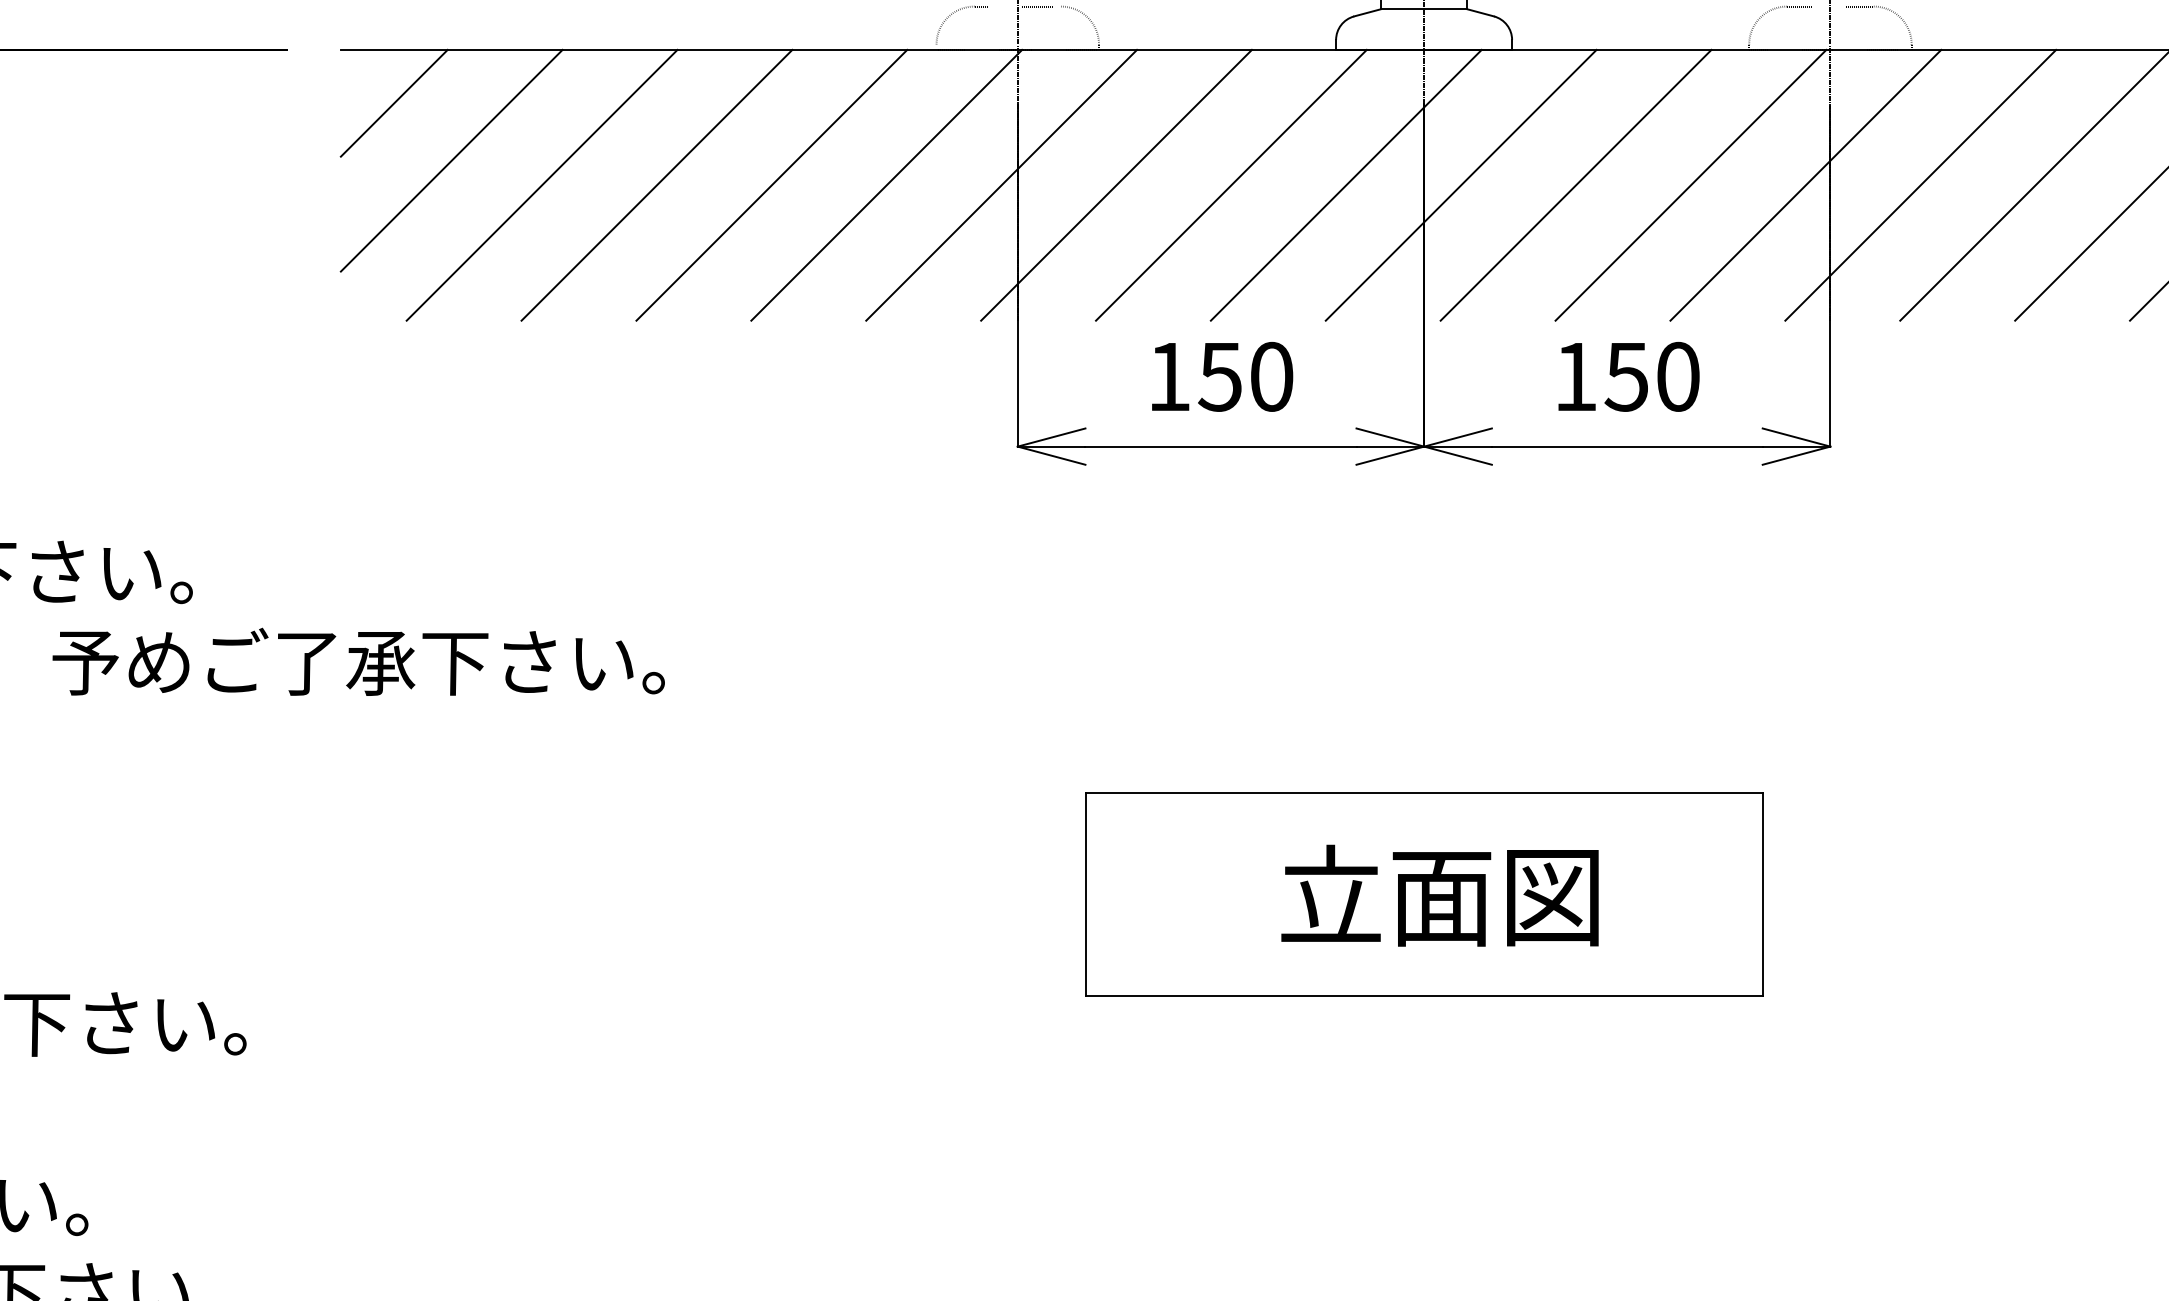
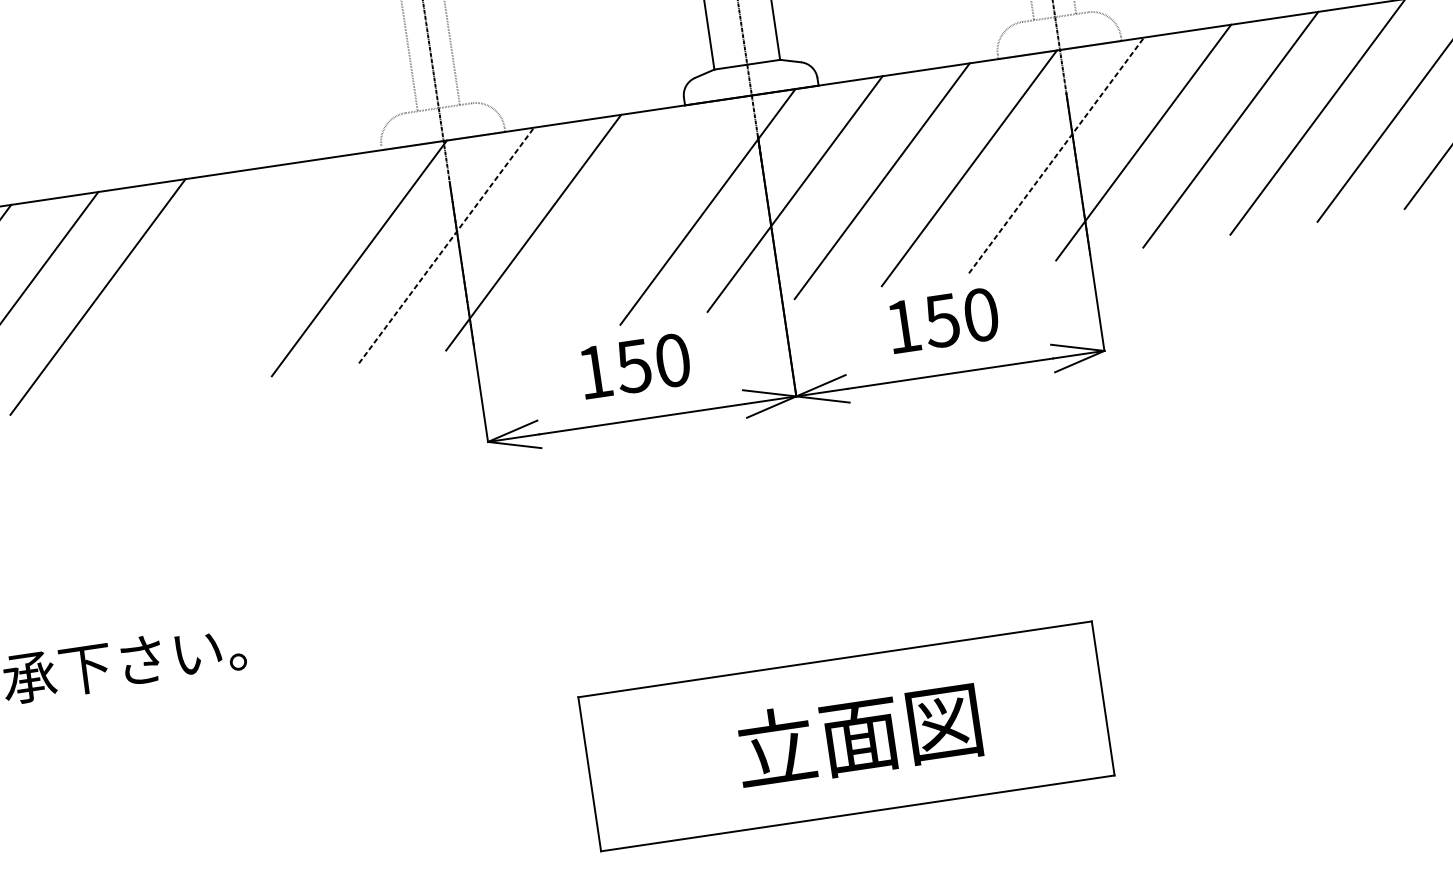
line: (656, 184) -> (184, 283), removed
line: (771, 184) -> (271, 270), removed
line: (1001, 184) -> (446, 244), solid -> dashed
line: (1231, 184) -> (620, 219), removed
line: (1806, 184) -> (1056, 154), solid -> dashed

